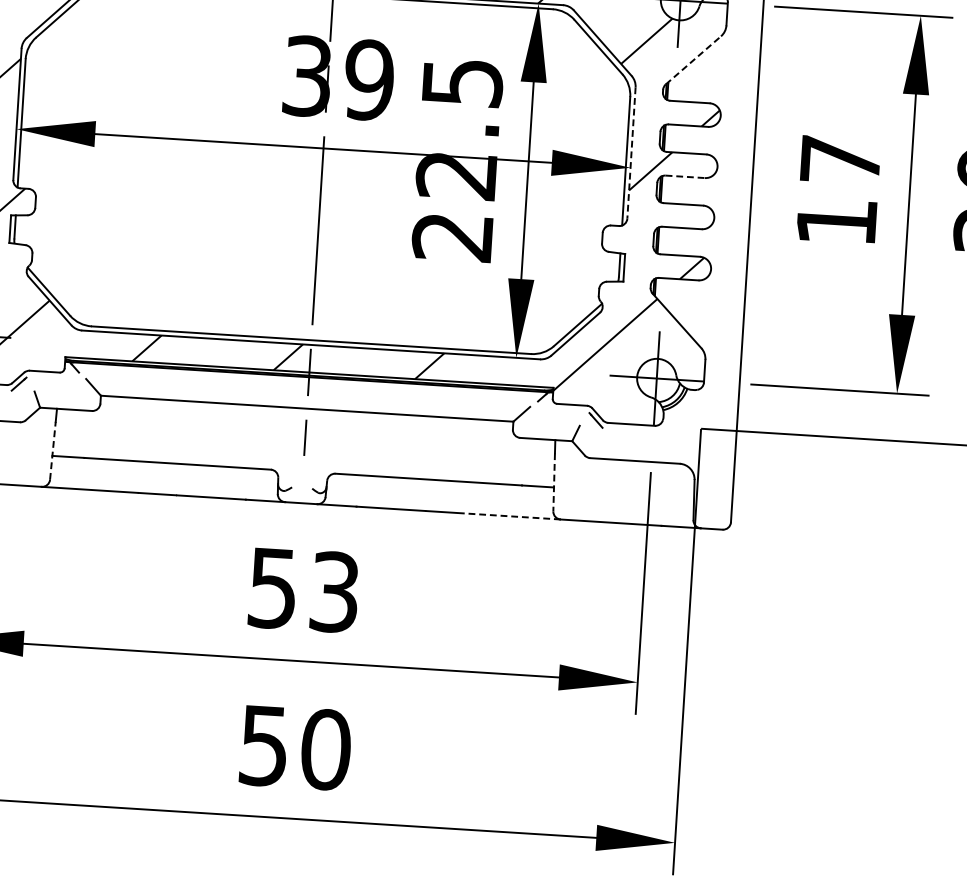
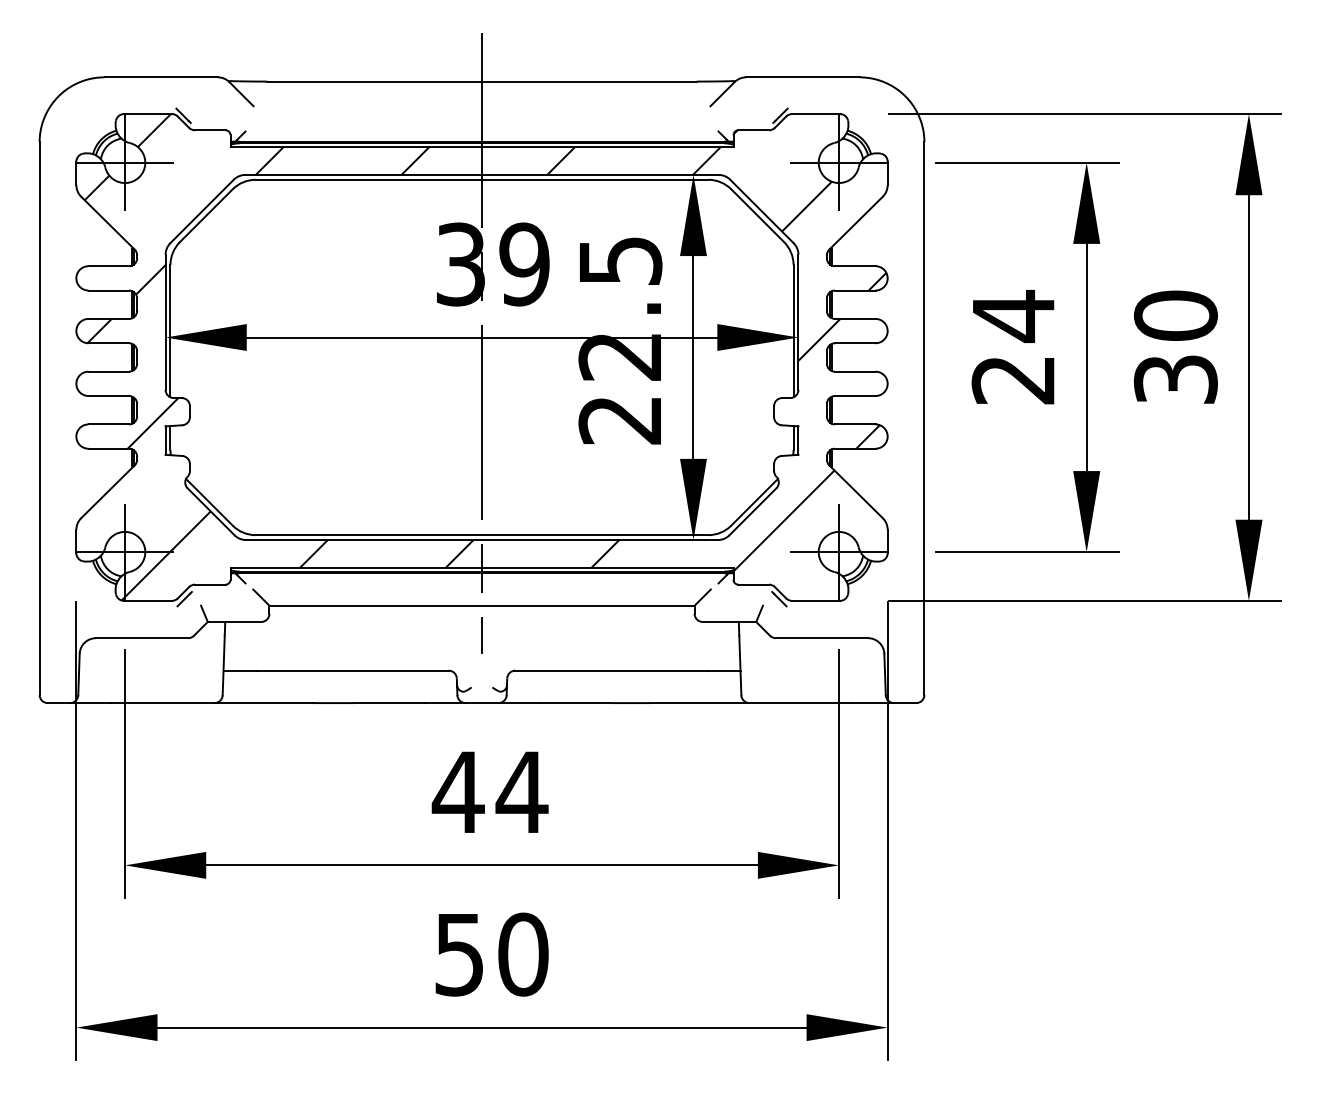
line: (693, 60) -> (856, 223), dashed -> solid
line: (631, 153) -> (798, 322), dashed -> solid
line: (685, 177) -> (855, 343), dashed -> solid
text: (837, 189) -> (1012, 346), 17 -> 24
line: (52, 450) -> (223, 665), dashed -> solid
line: (554, 482) -> (740, 665), dashed -> solid
line: (512, 516) -> (699, 703), dashed -> solid
text: (303, 590) -> (489, 792), 53 -> 44

